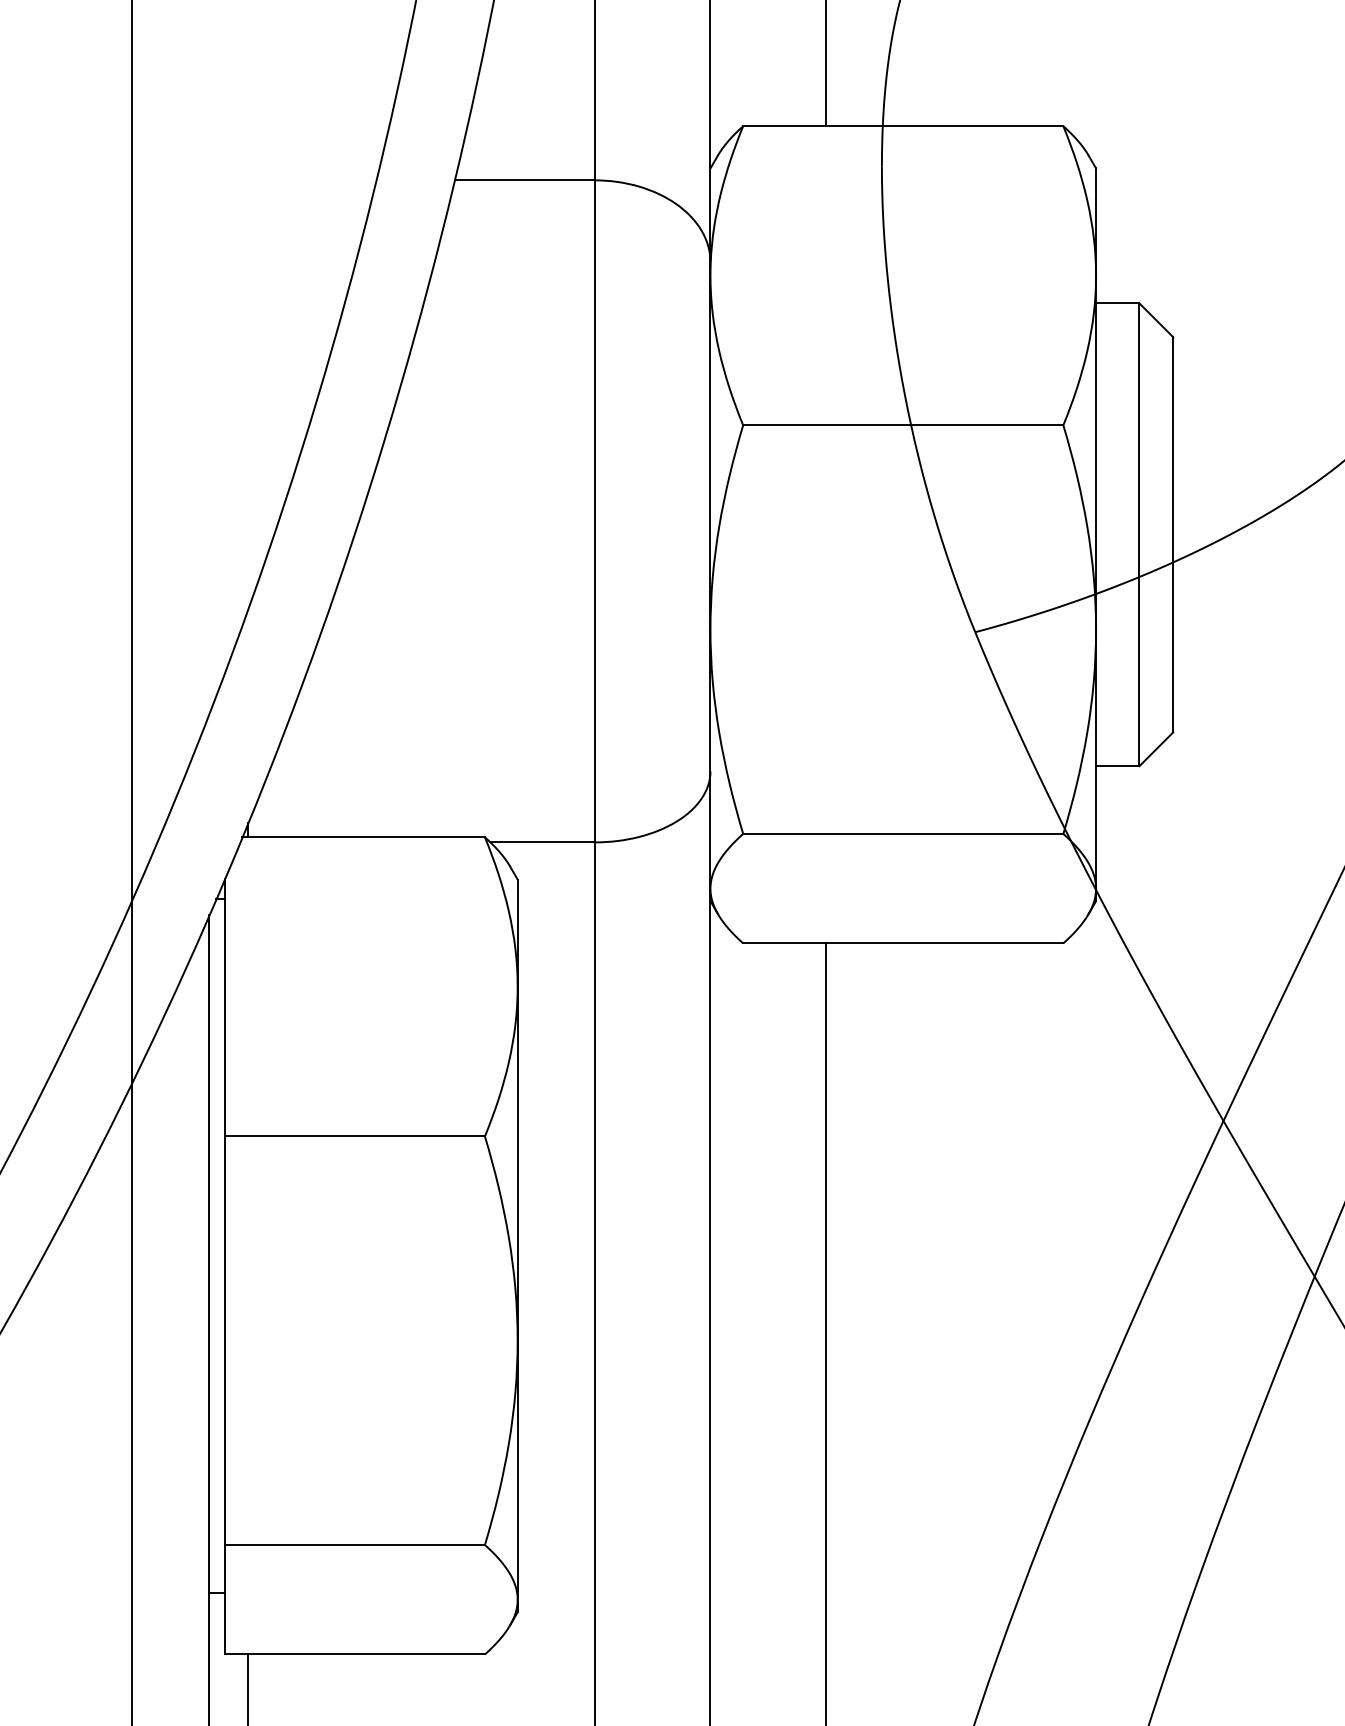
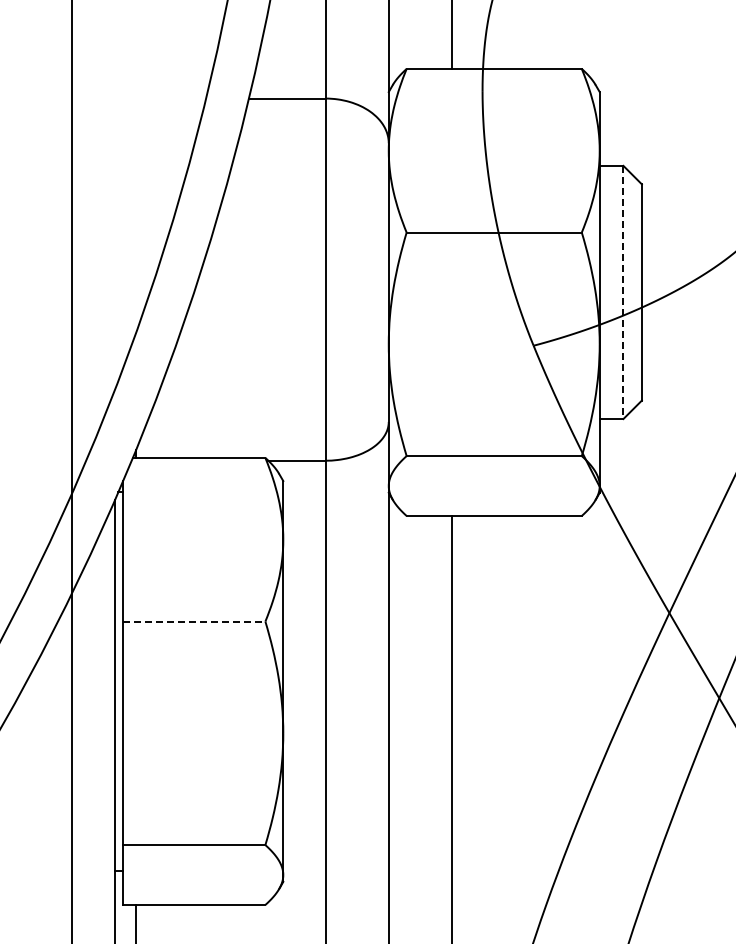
line: (1139, 534) -> (623, 292), solid -> dashed
line: (355, 1136) -> (194, 621), solid -> dashed

